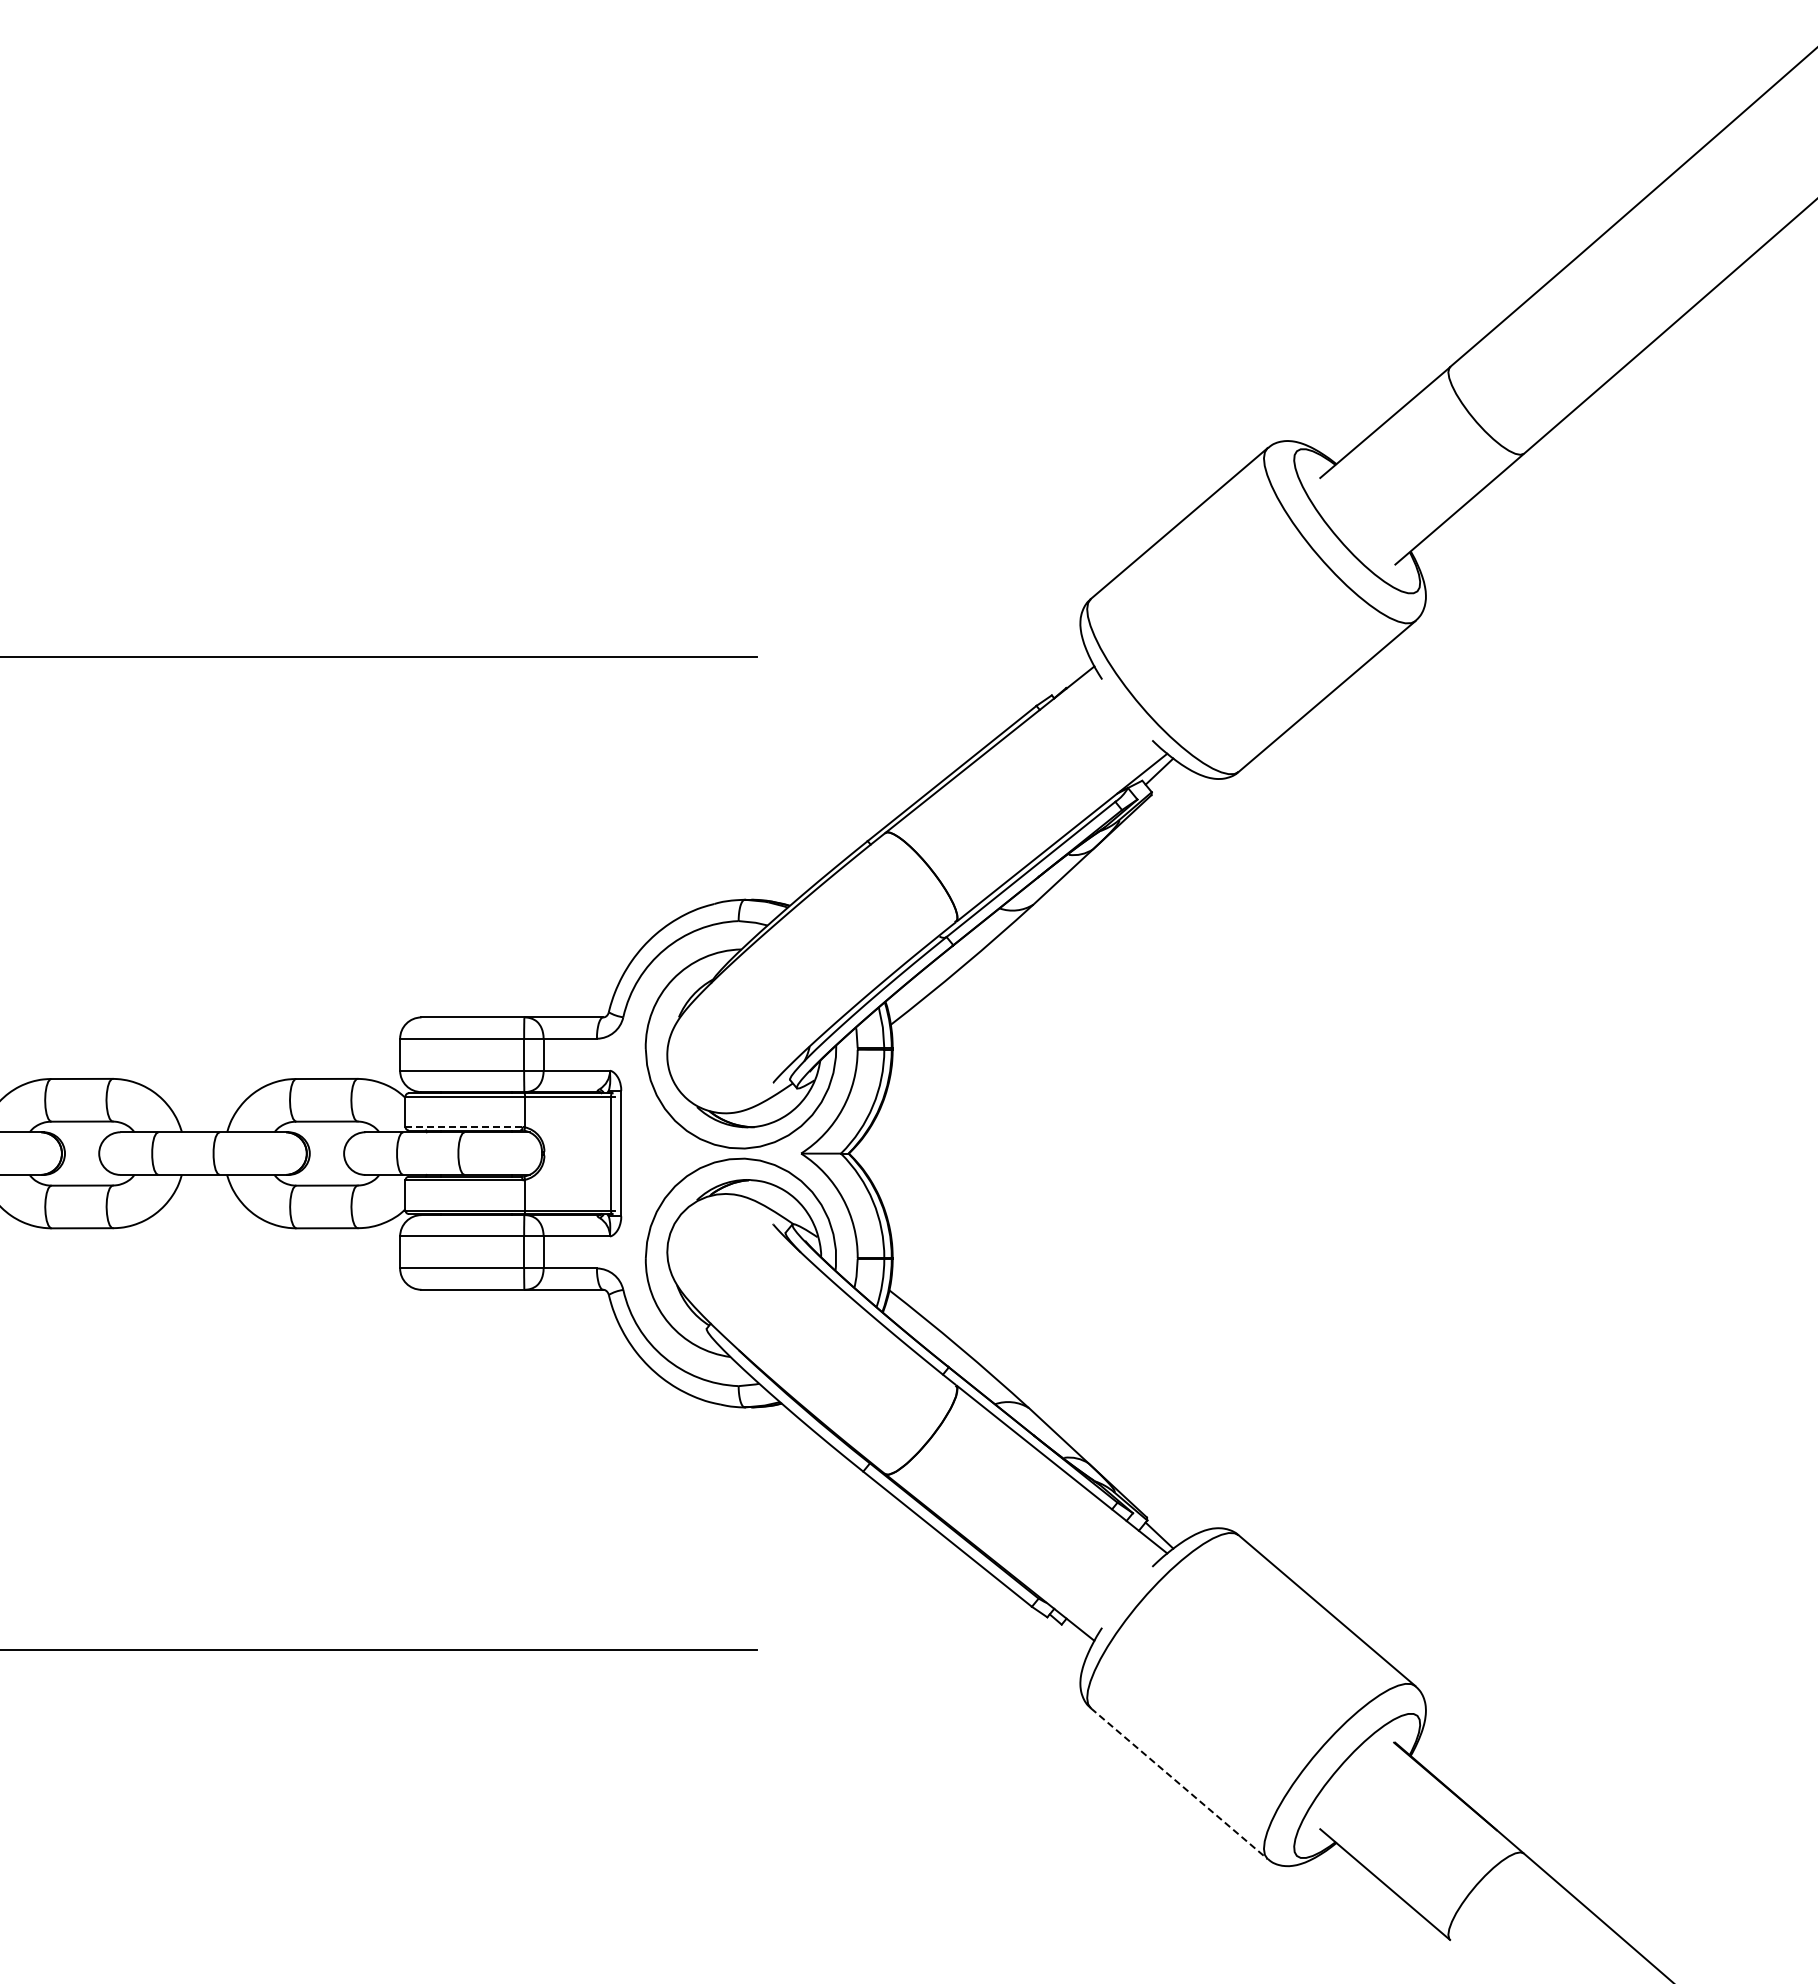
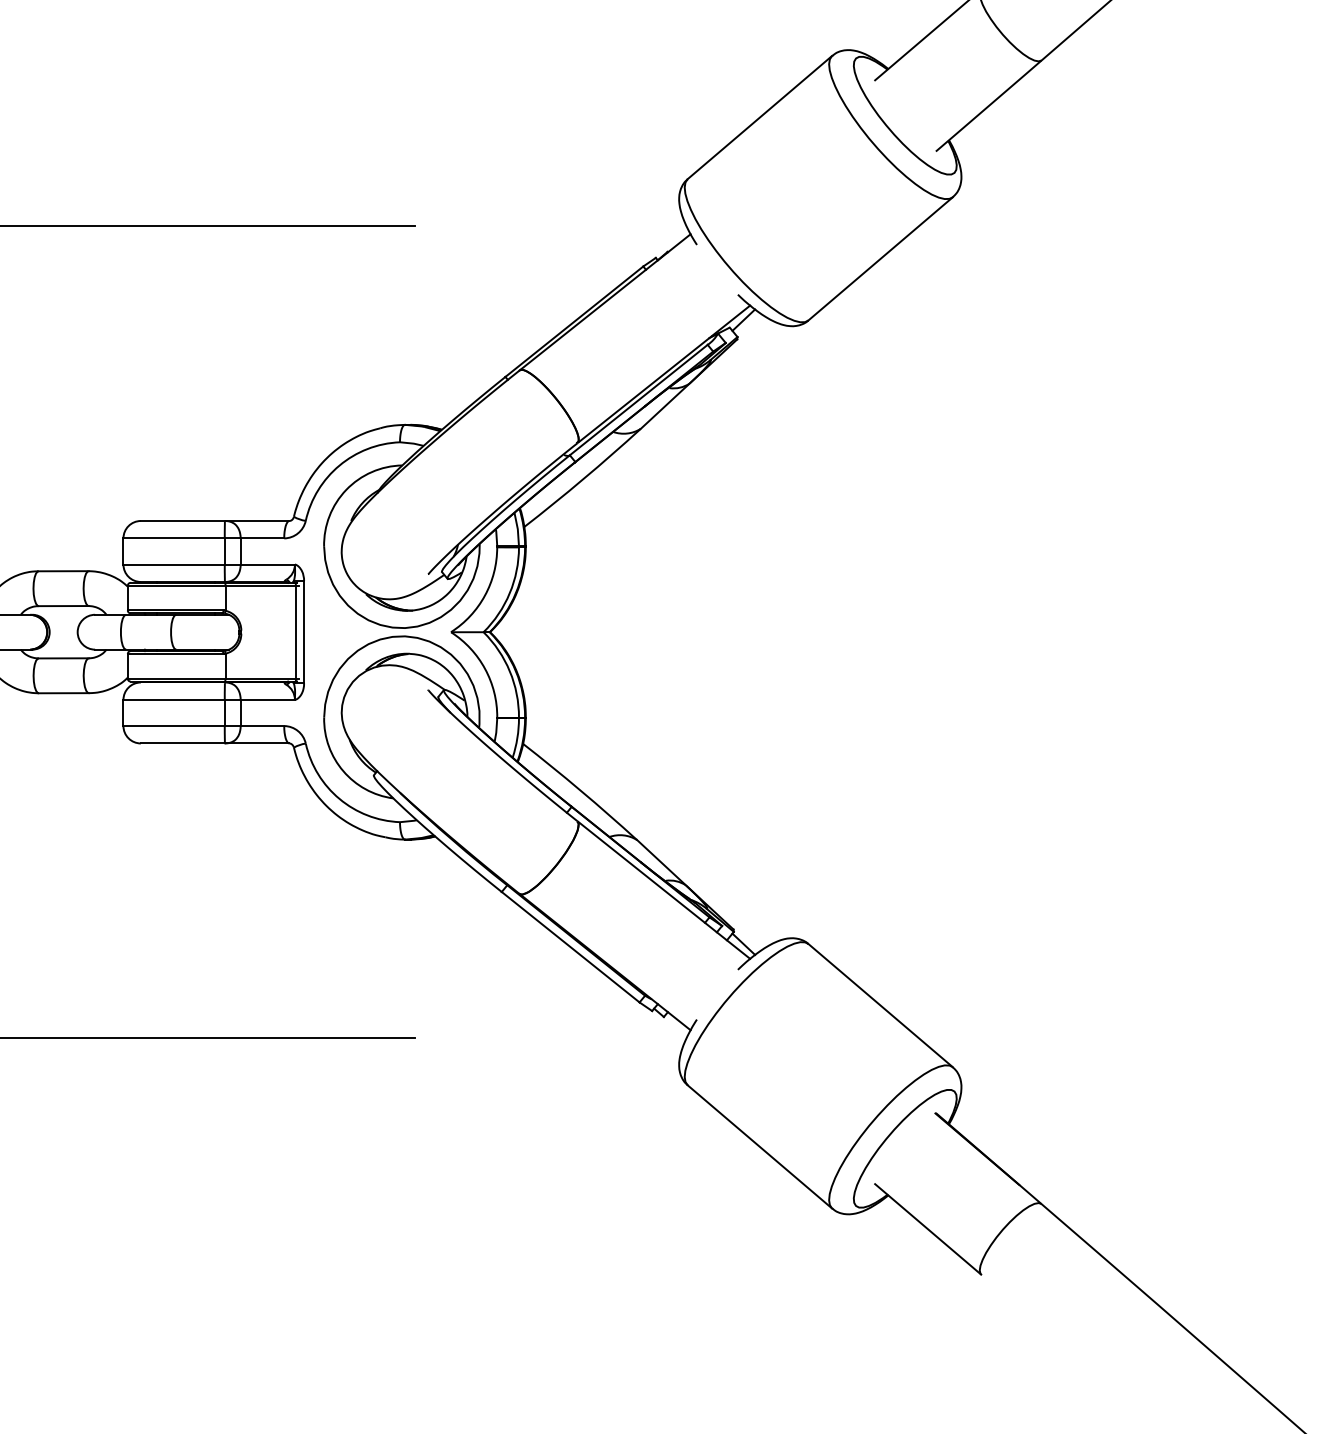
line: (464, 1126) -> (176, 610), dashed -> solid
line: (1179, 1784) -> (760, 1147), dashed -> solid

